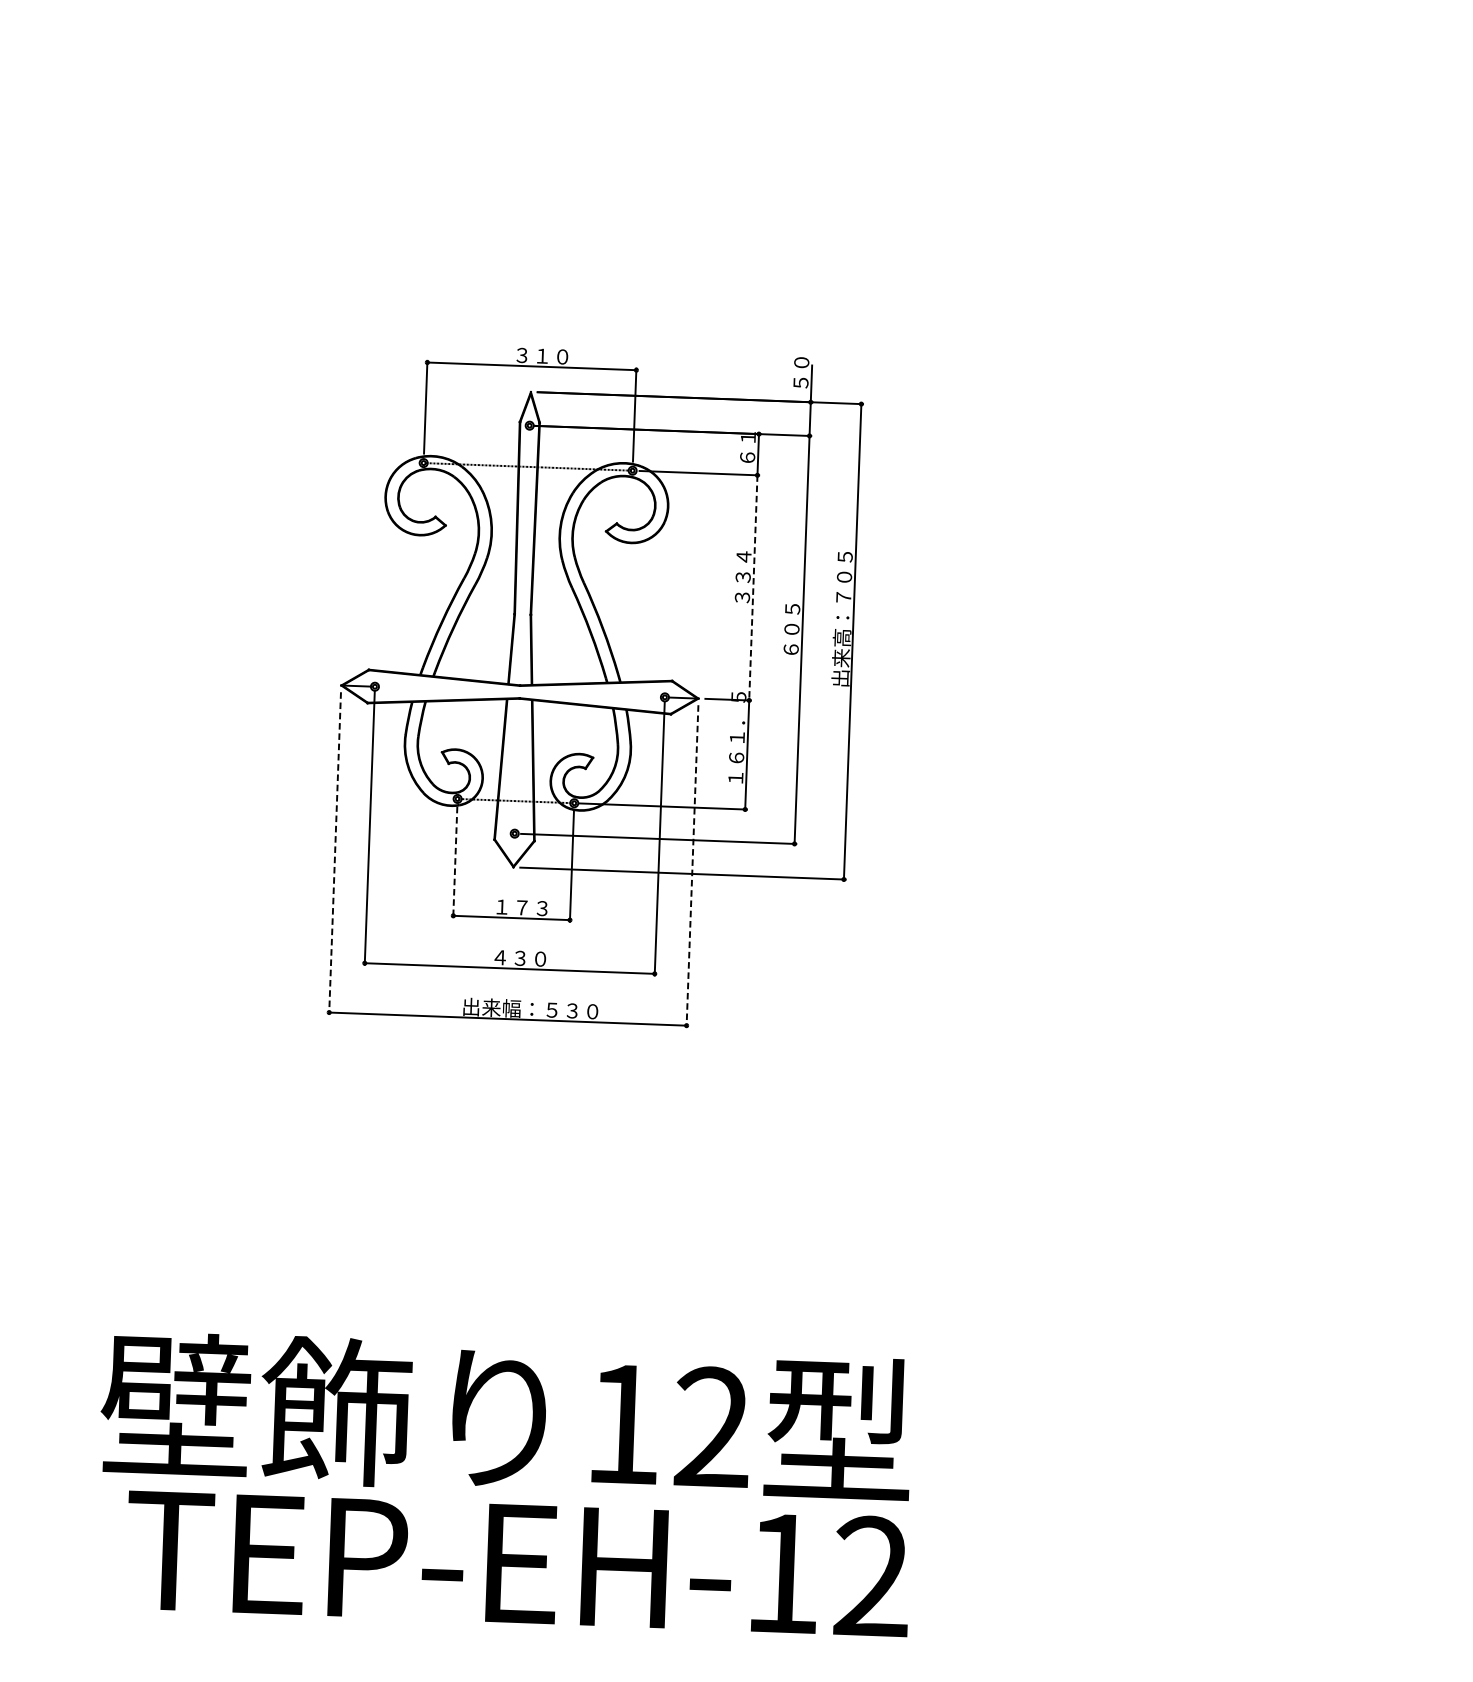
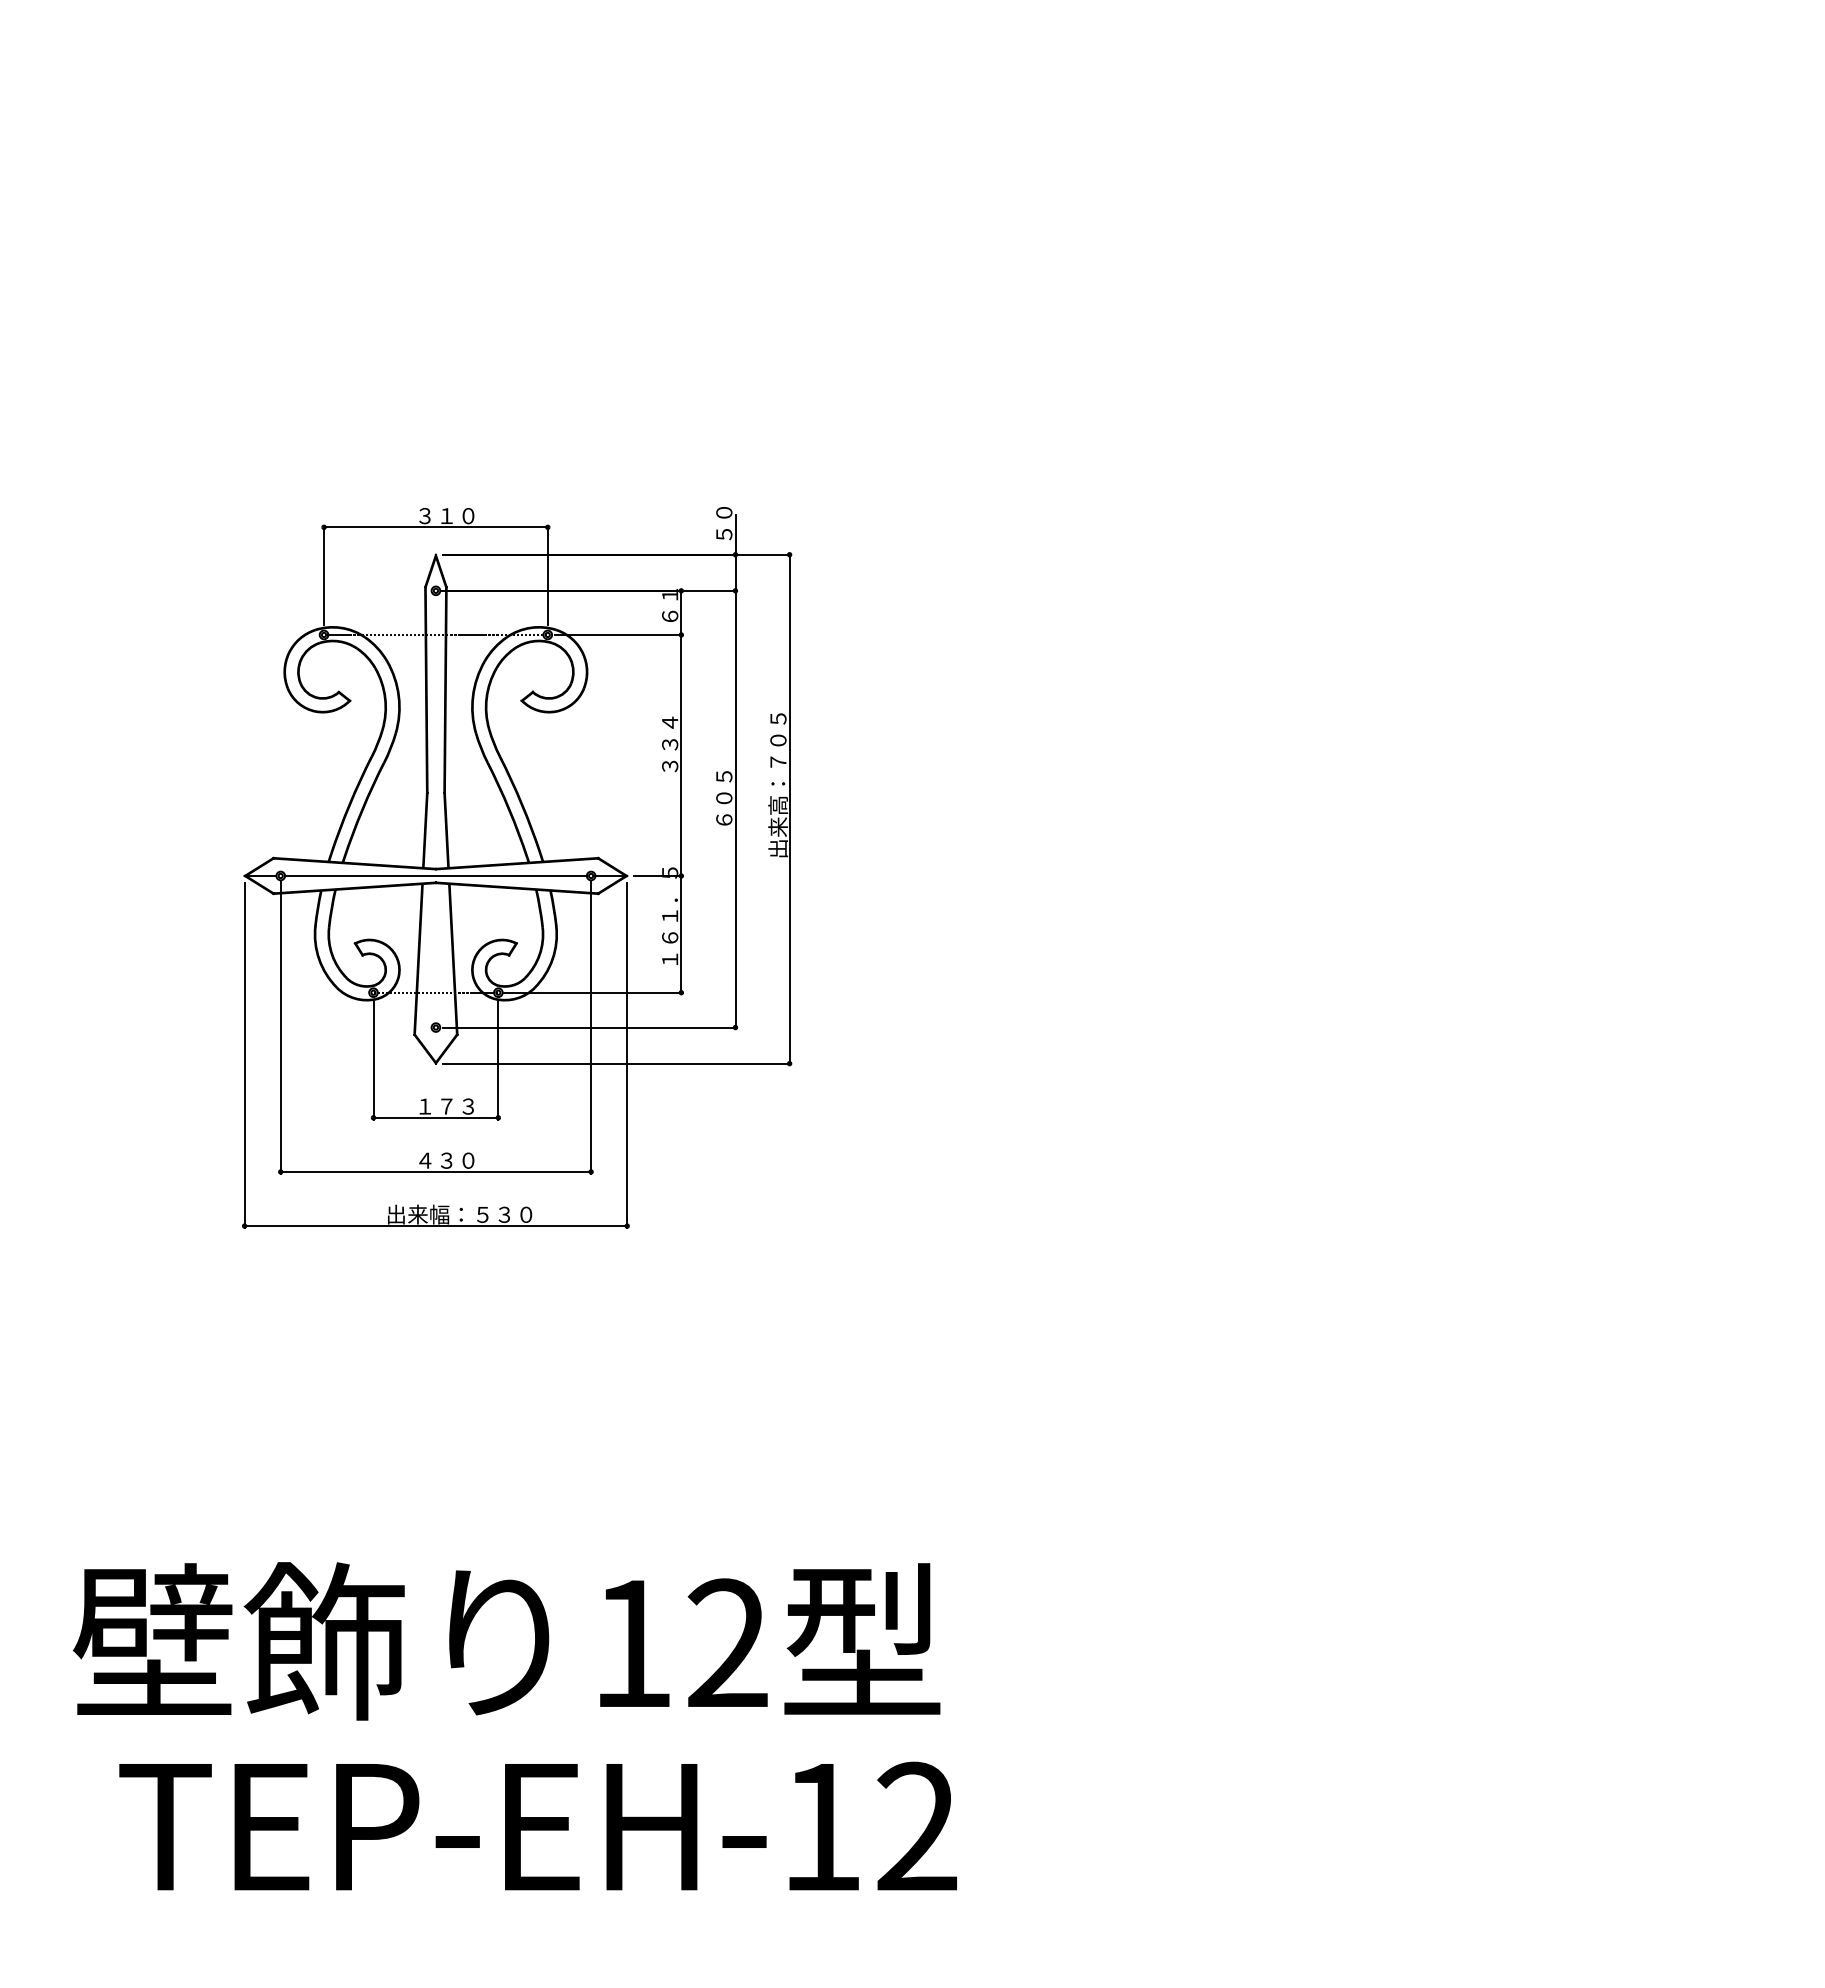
line: (753, 587) -> (681, 755), dashed -> solid
line: (519, 691) -> (435, 875), added
line: (334, 854) -> (244, 1056), dashed -> solid
line: (455, 862) -> (373, 1060), dashed -> solid
line: (692, 866) -> (627, 1055), dashed -> solid
text: (506, 1417) -> (506, 1641), moved
text: (517, 1562) -> (537, 1825), moved

